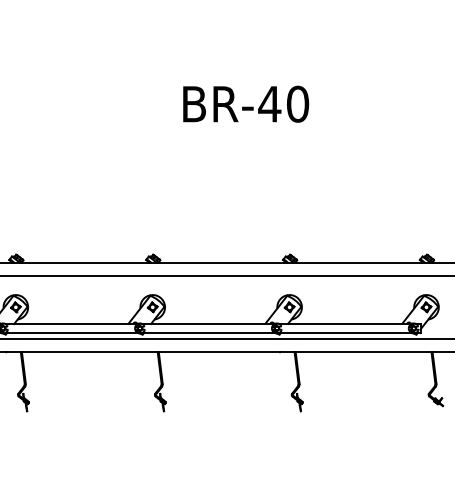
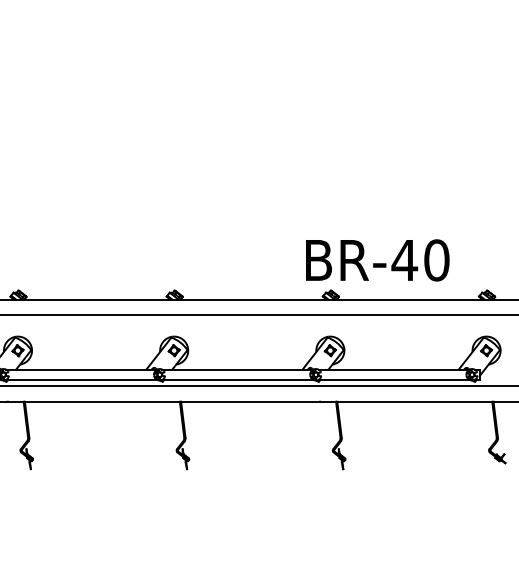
text: (246, 103) -> (378, 259), moved

